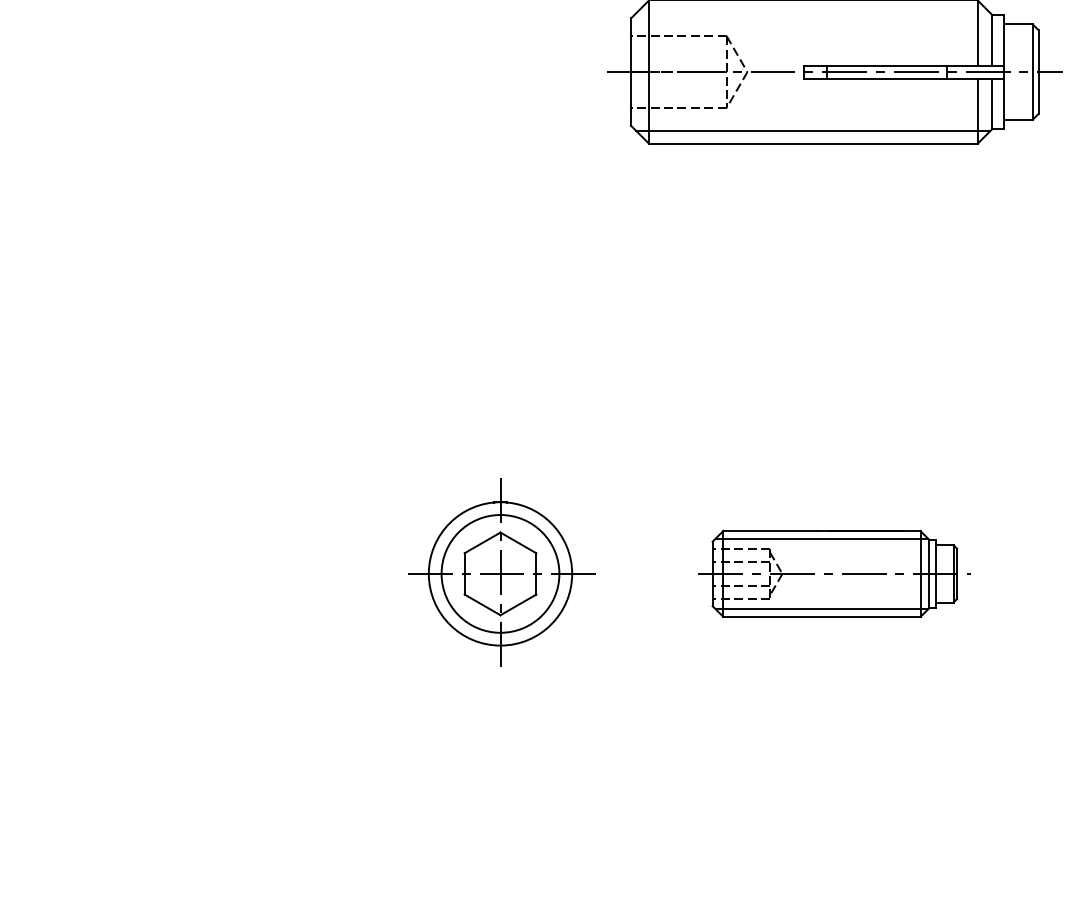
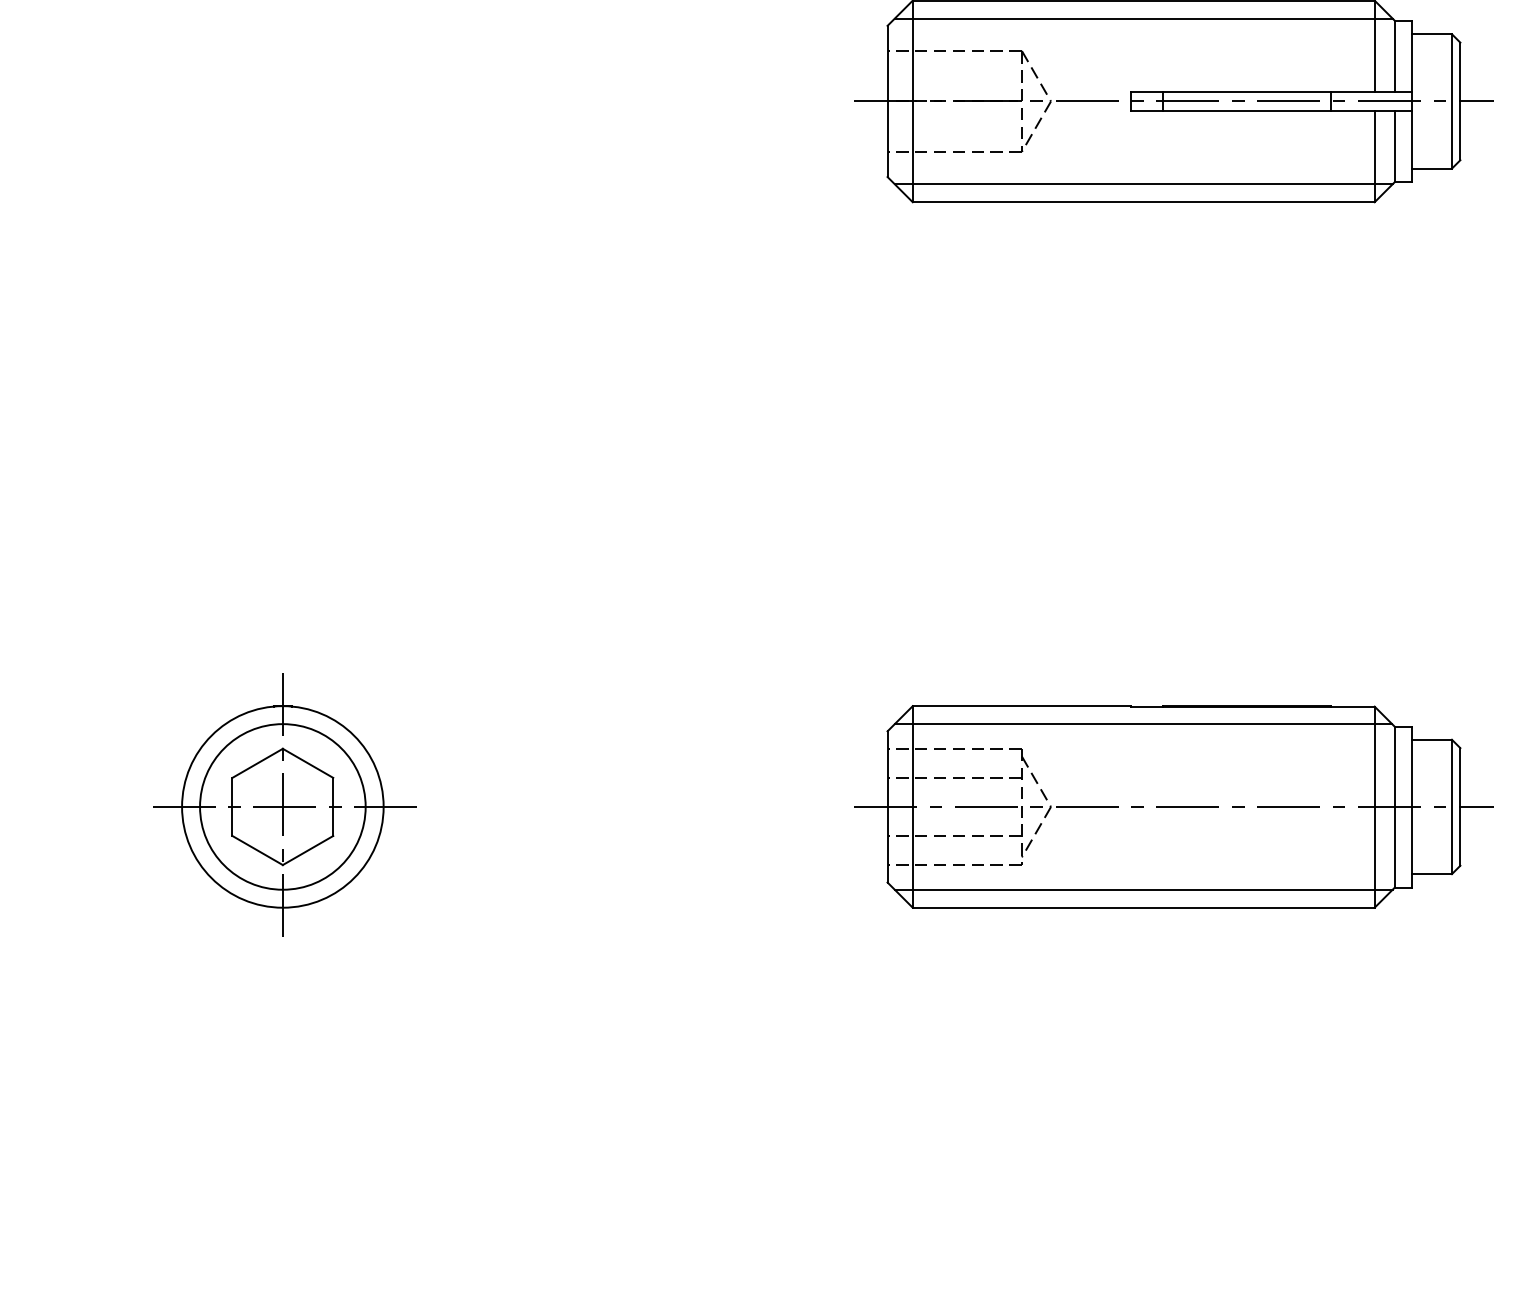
line: (813, 13) -> (1143, 18), added
part: (501, 572) -> (284, 804), moved
part: (834, 573) -> (1173, 806), size x1.67

